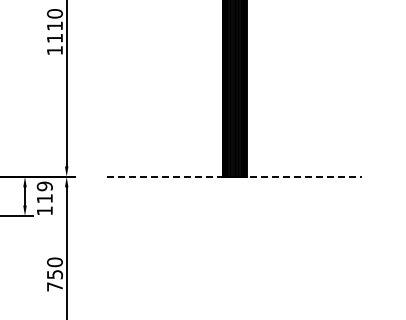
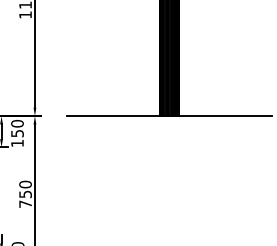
line: (234, 176) -> (169, 115), dashed -> solid
text: (44, 192) -> (17, 128), 119 -> 150

